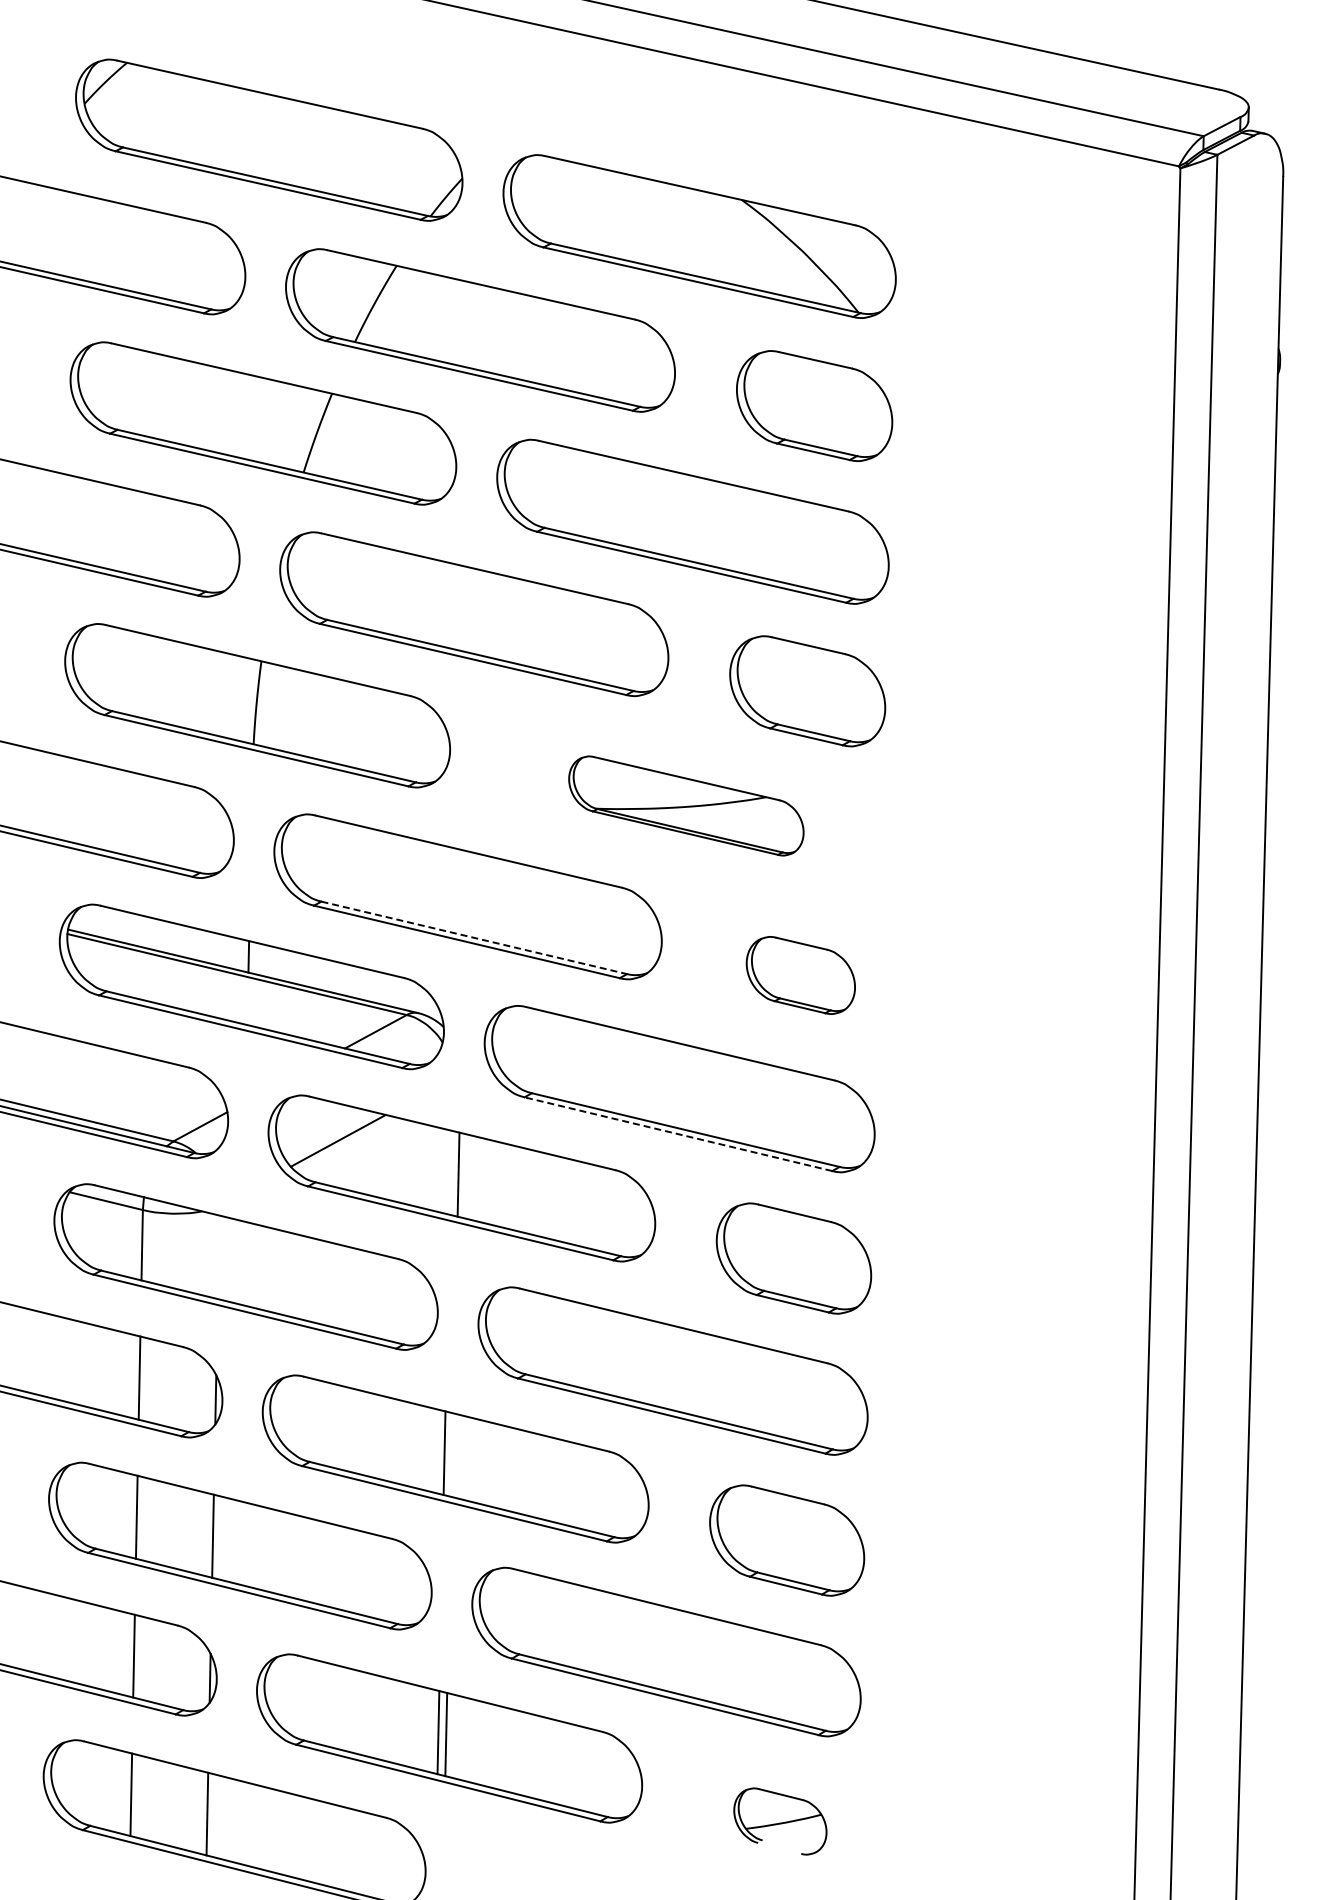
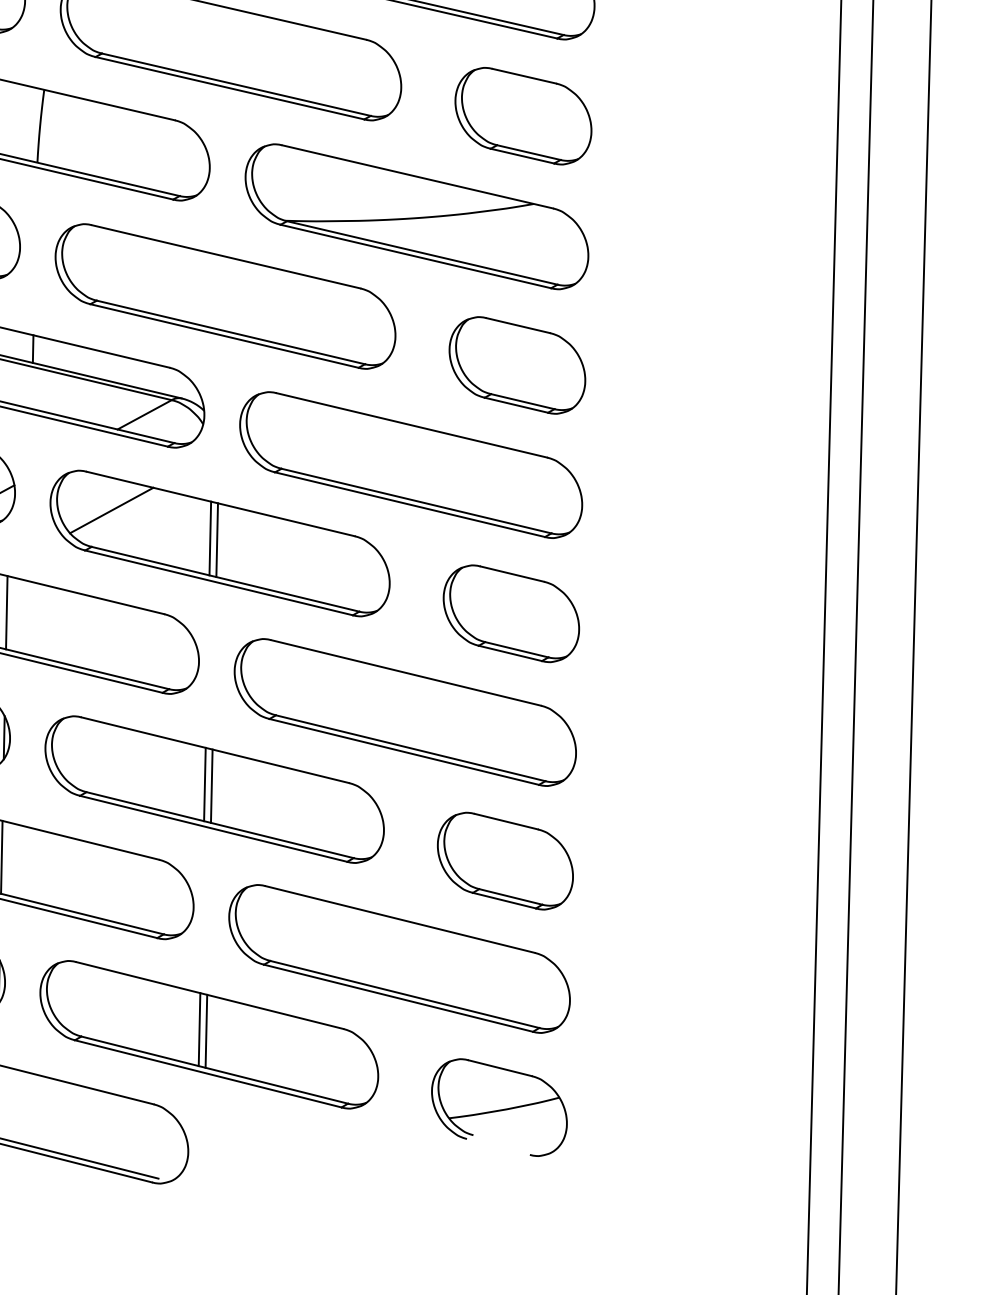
part: (686, 805) -> (417, 216), size x1.67
line: (474, 938) -> (231, 333), dashed -> solid
part: (800, 975) -> (517, 365), size x1.43
line: (677, 1134) -> (409, 504), dashed -> solid
line: (450, 1172) -> (210, 538), added
line: (218, 1257) -> (6, 612), added
line: (452, 1454) -> (211, 785), added
part: (780, 1821) -> (499, 1107), size x1.67

